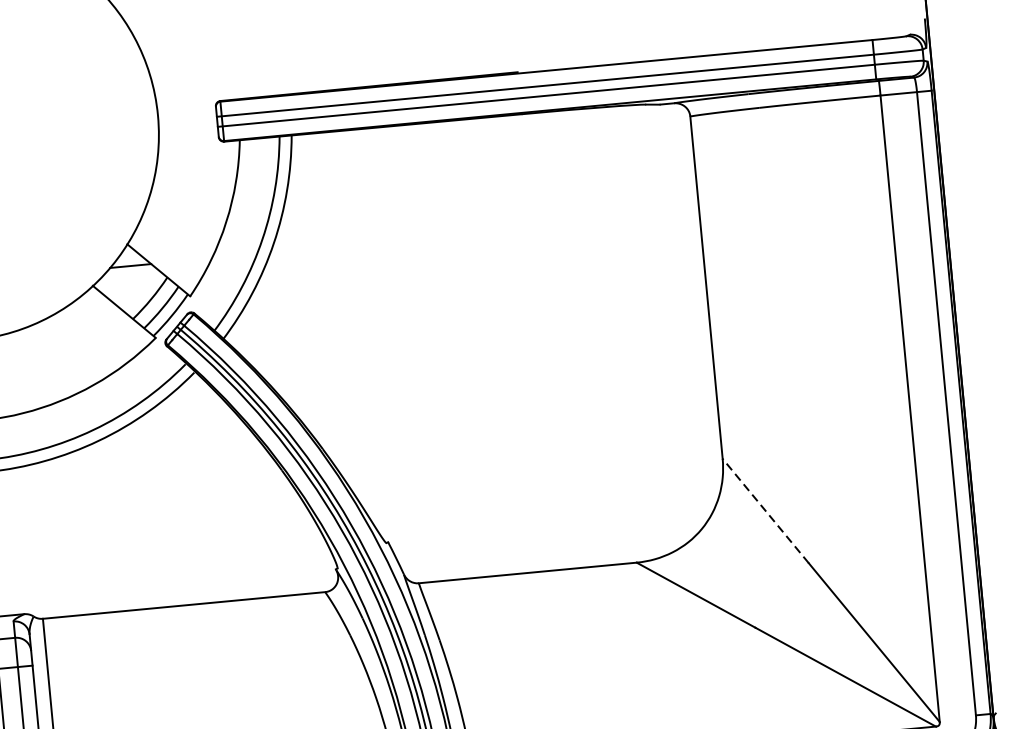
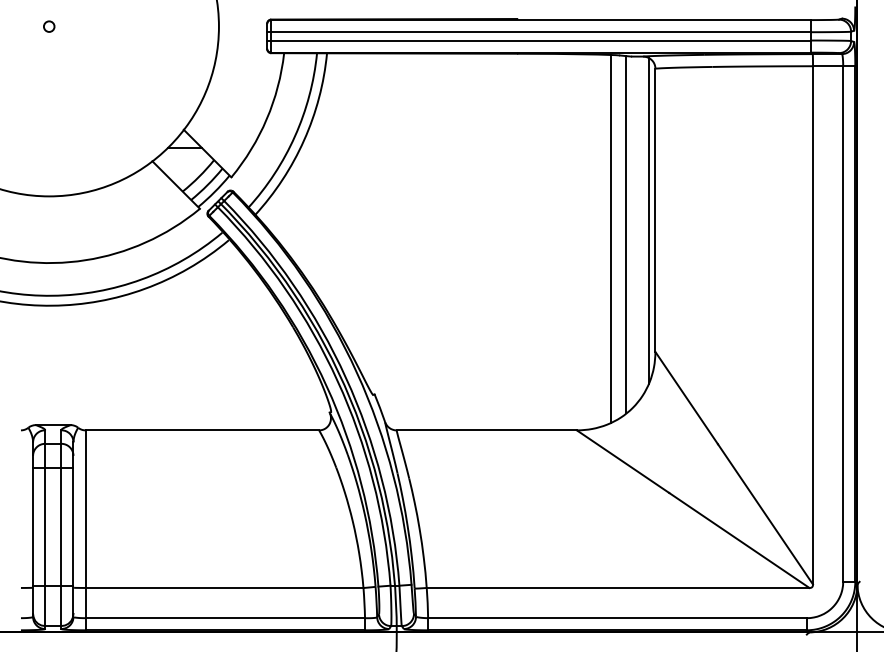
line: (699, 300) -> (648, 220), added
line: (674, 320) -> (626, 234), added
line: (655, 326) -> (610, 238), added
line: (765, 511) -> (686, 398), dashed -> solid

